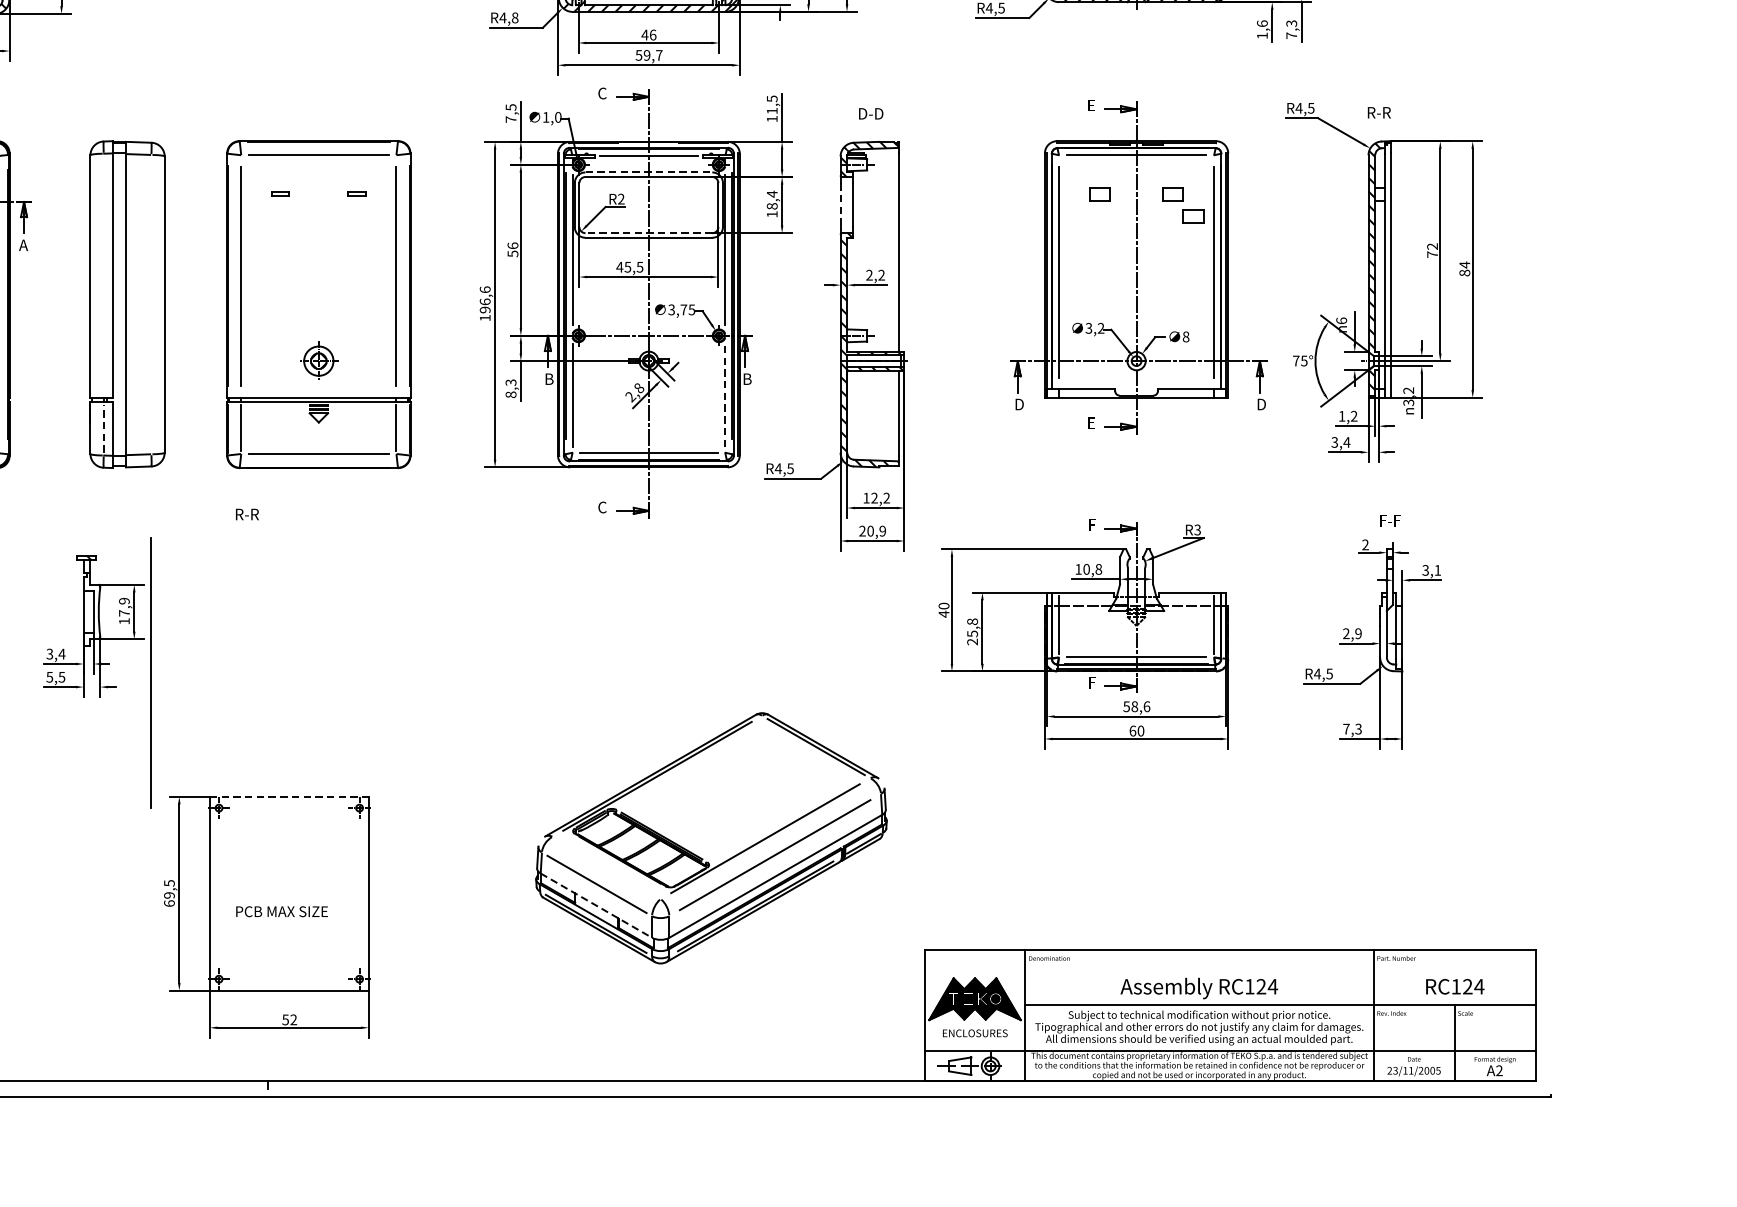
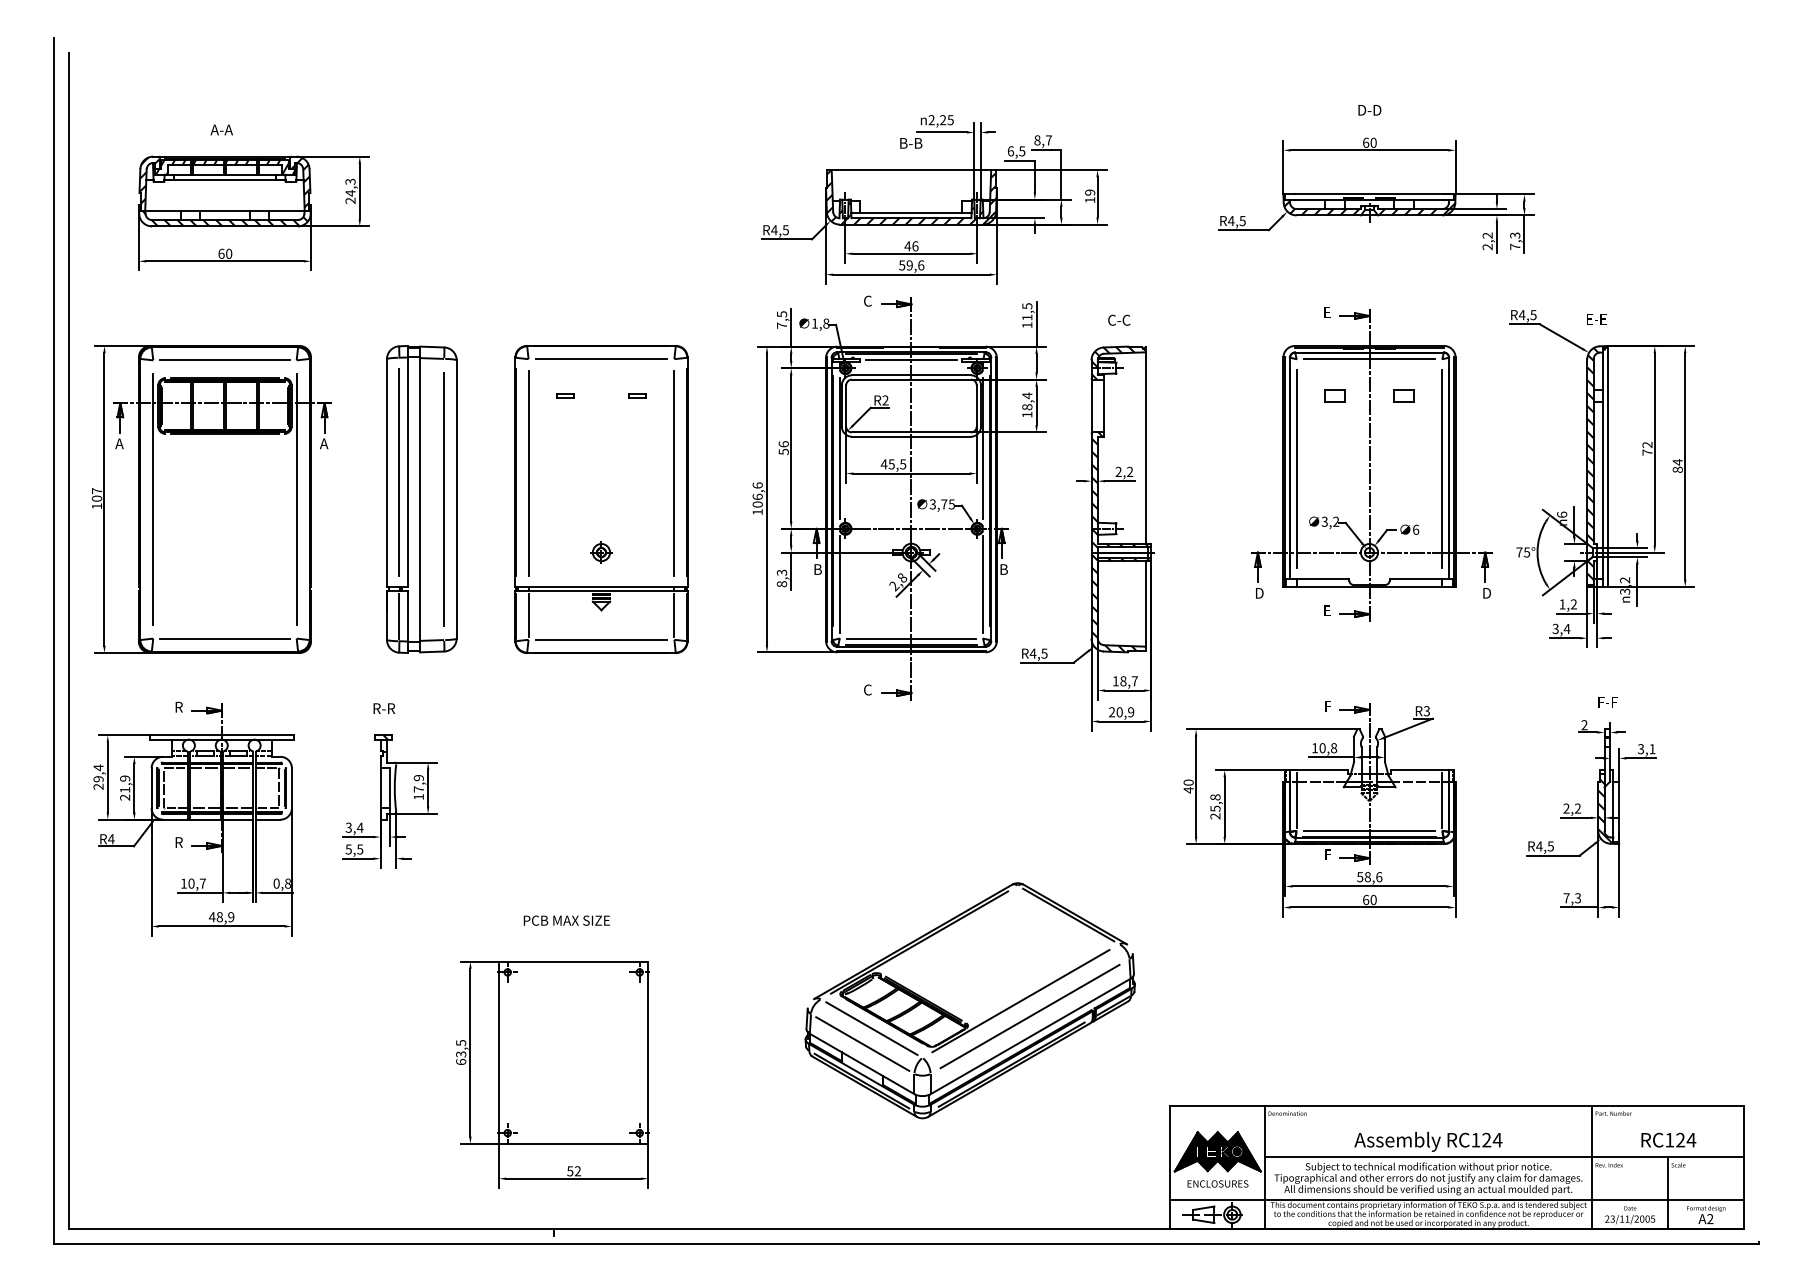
text: (514, 18) -> (785, 230), R4,8 -> R4,5
text: (1262, 29) -> (1487, 241), 1,6 -> 2,2
text: (659, 55) -> (921, 265), 59,7 -> 59,6
text: (870, 112) -> (1119, 319), D-D -> C-C
text: (1379, 112) -> (1597, 319), R-R -> E-E
text: (558, 117) -> (826, 323), 1,0 -> 1,8
line: (648, 172) -> (911, 375), dashed -> solid
line: (840, 205) -> (1091, 406), dashed -> solid
part: (1192, 216) -> (1422, 416), removed
line: (648, 233) -> (911, 432), dashed -> solid
line: (103, 275) -> (399, 472), added
text: (484, 309) -> (757, 504), 196,6 -> 106,6
text: (1186, 336) -> (1416, 529), 8 -> 6
part: (318, 361) -> (601, 552), size x0.62
line: (725, 395) -> (983, 584), dashed -> solid
line: (103, 428) -> (399, 615), dashed -> solid
text: (879, 498) -> (1128, 681), 12,2 -> 18,7
text: (247, 514) -> (384, 708), moved
text: (1358, 633) -> (1577, 808), 2,9 -> 2,2
hatch: (1387, 636) -> (1605, 811), added
line: (150, 673) -> (443, 499), moved
line: (289, 796) -> (573, 961), dashed -> solid
line: (606, 867) -> (871, 1028), added
text: (169, 895) -> (461, 1054), 69,5 -> 63,5
line: (596, 906) -> (862, 1064), dashed -> solid
text: (281, 911) -> (566, 920), moved

